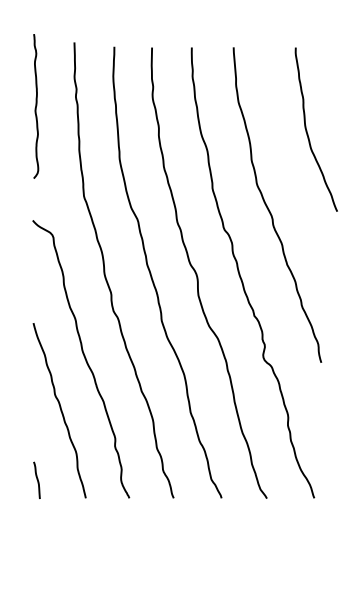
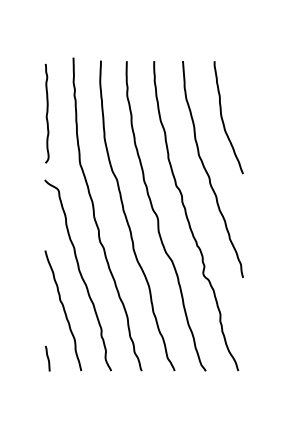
curve: (35, 106) -> (46, 113), moved
curve: (308, 132) -> (223, 119), moved

